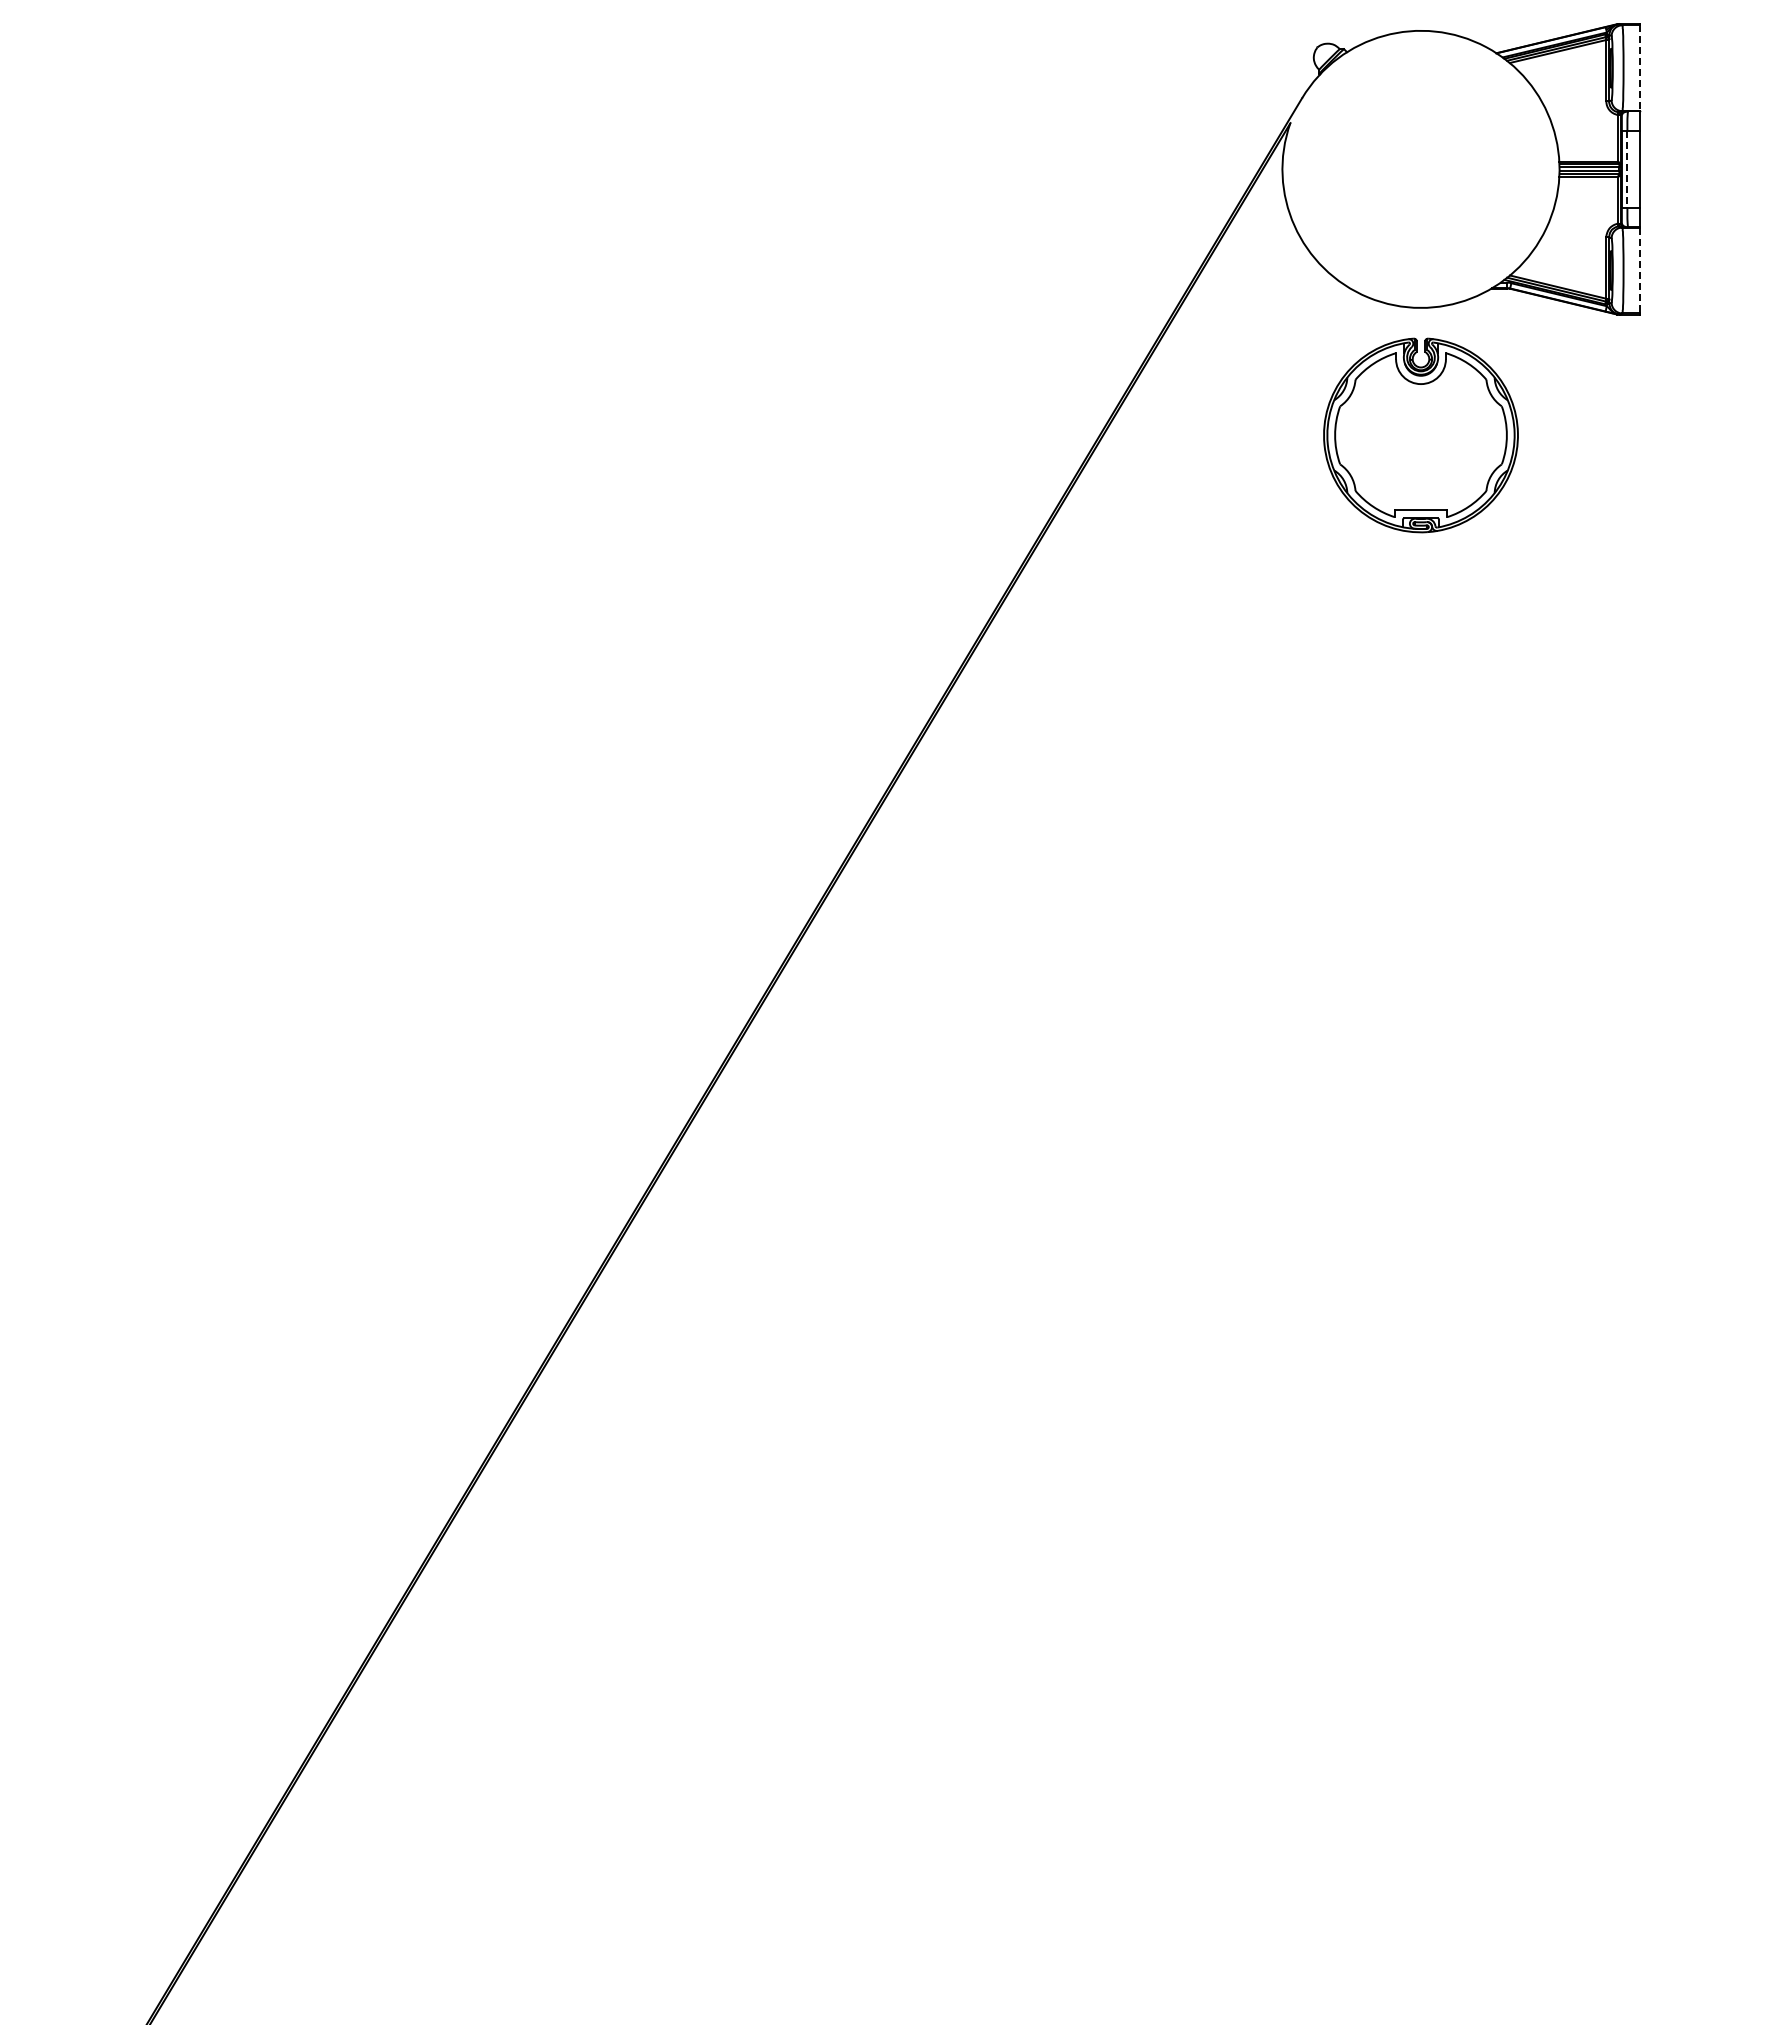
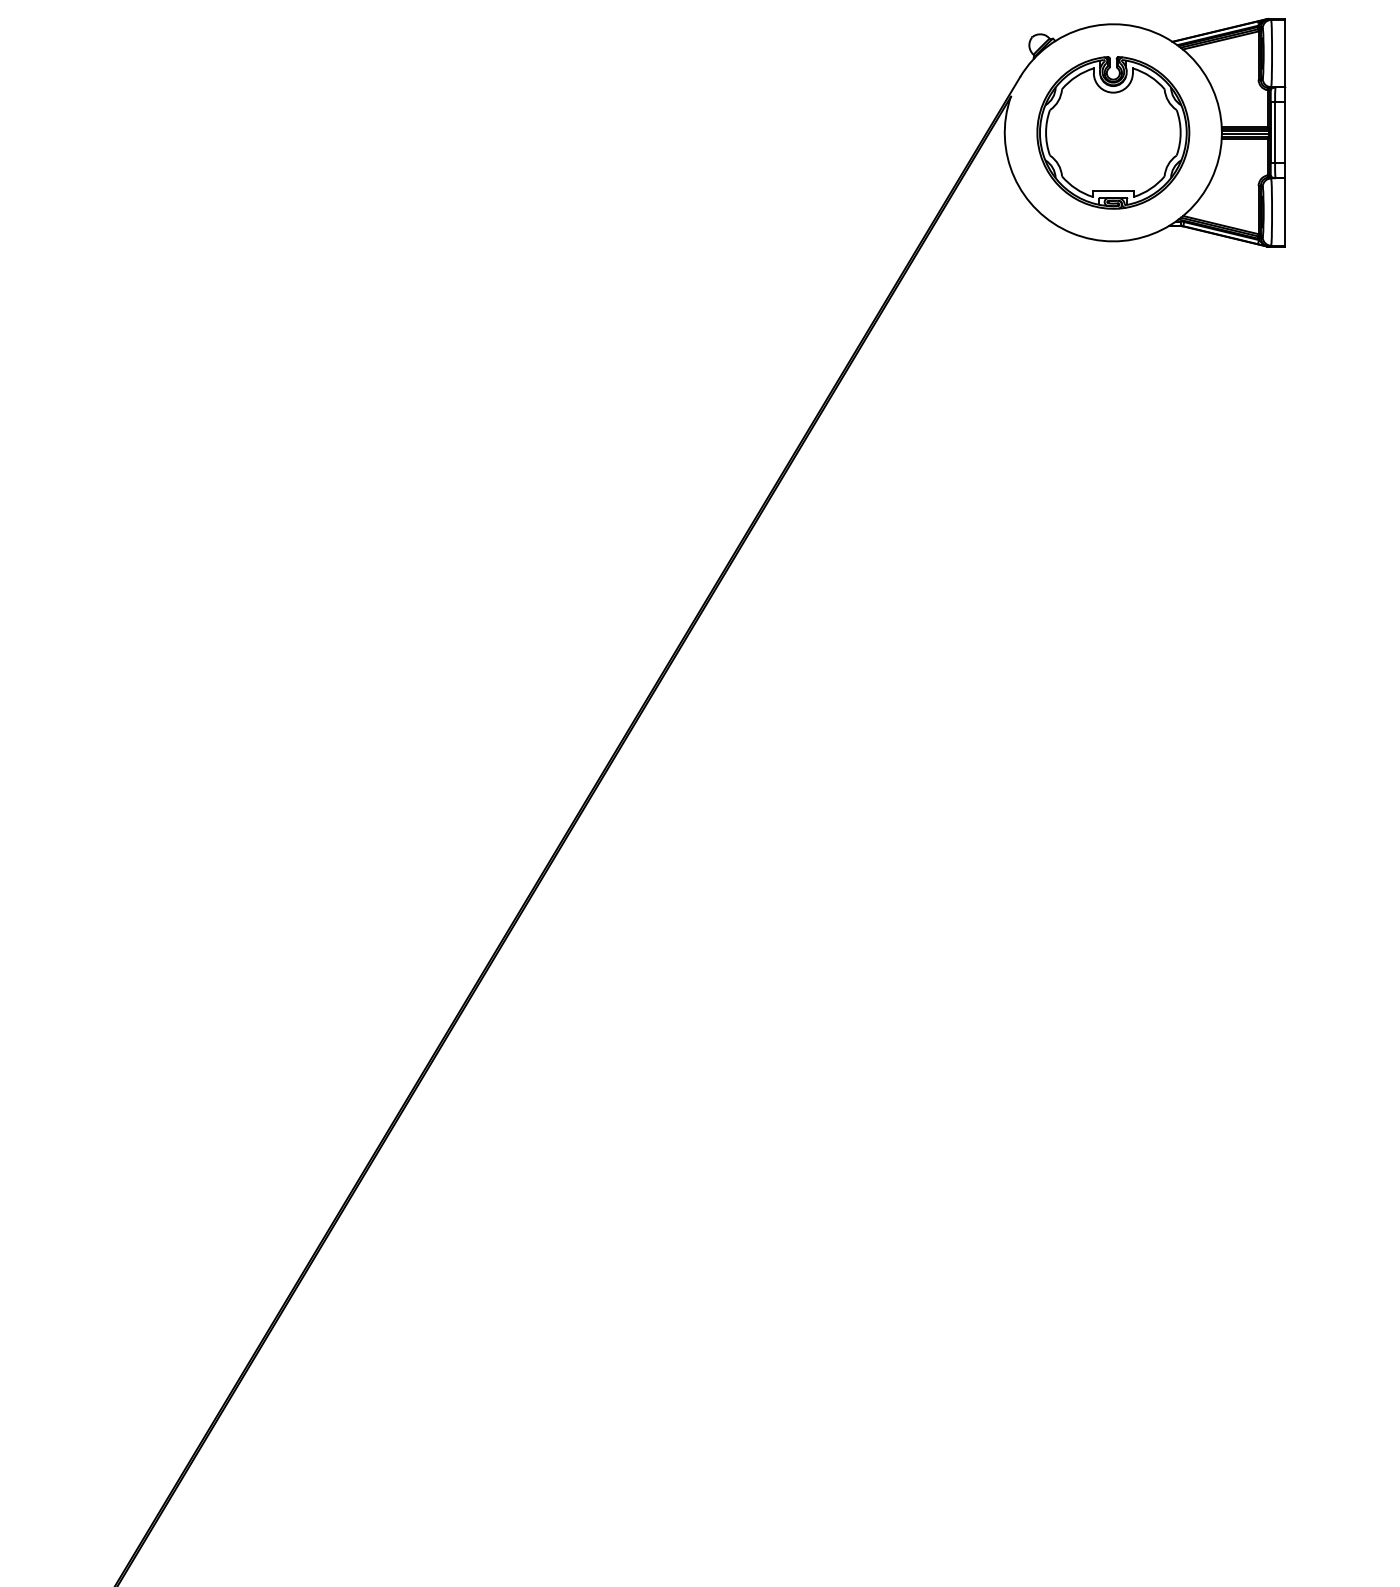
line: (1639, 68) -> (1284, 53), dashed -> solid
line: (1627, 169) -> (1275, 132), dashed -> solid
line: (1639, 270) -> (1284, 212), dashed -> solid
part: (1420, 435) -> (1112, 132), moved

